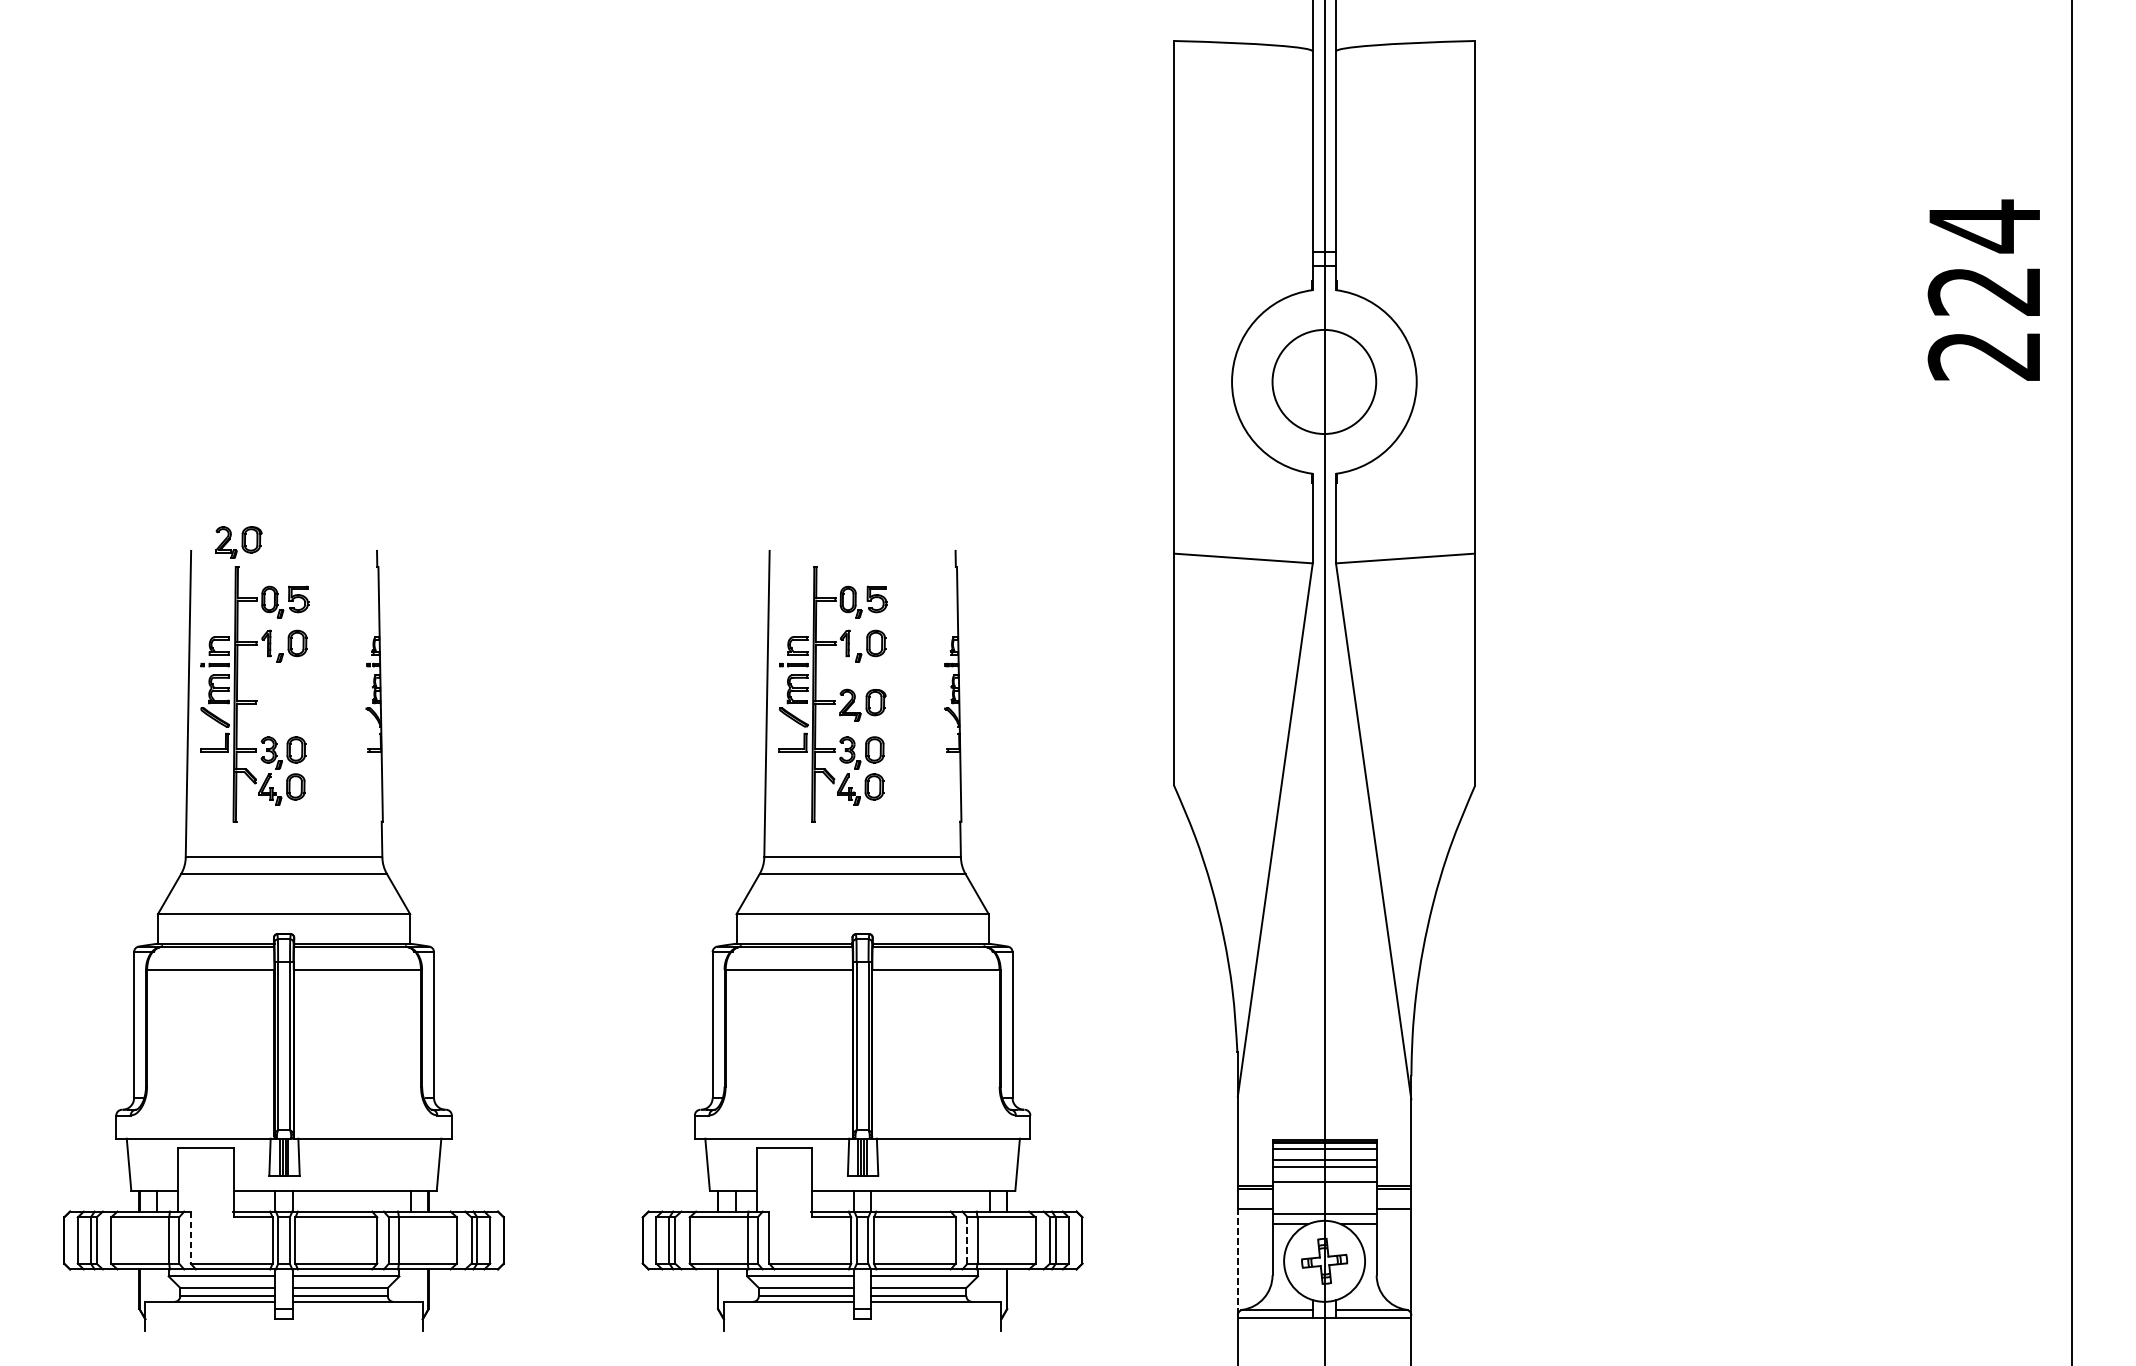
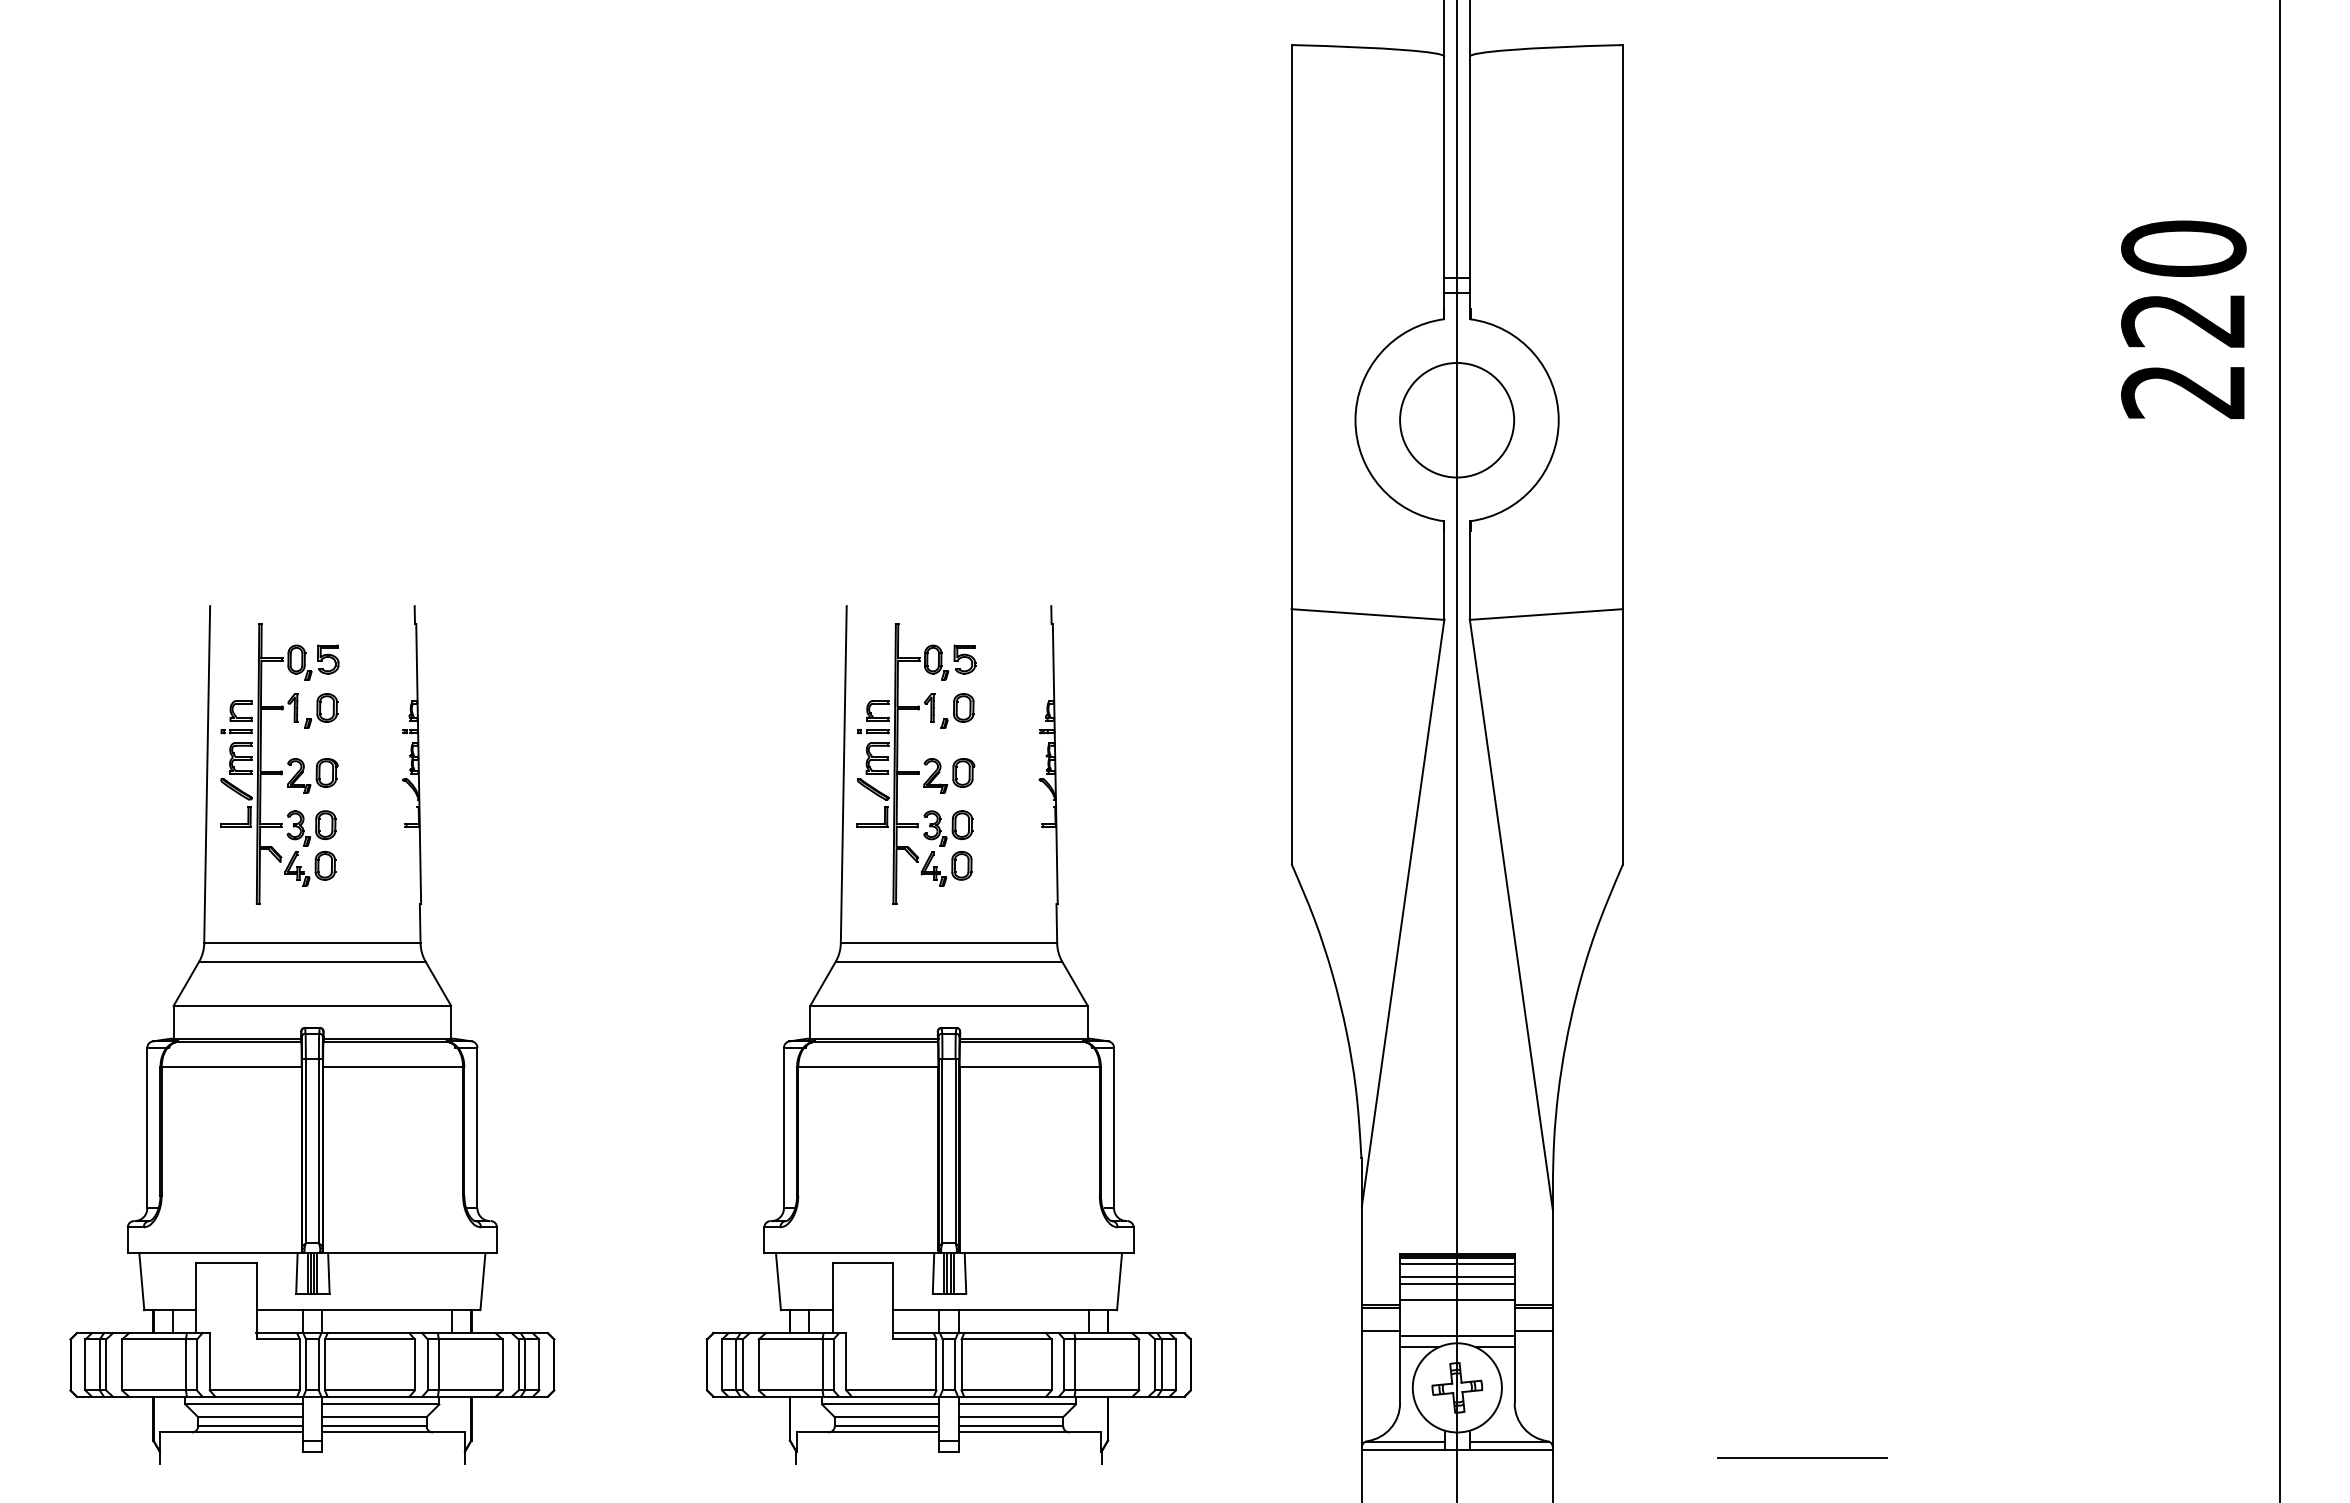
text: (1984, 225) -> (2183, 248), 224 -> 220
part: (238, 542) -> (312, 775), moved
line: (190, 1237) -> (209, 1361), dashed -> solid
line: (967, 1240) -> (1064, 1364), dashed -> solid
line: (1237, 1261) -> (1361, 1388), dashed -> solid
line: (1637, 1324) -> (1801, 1457), added

